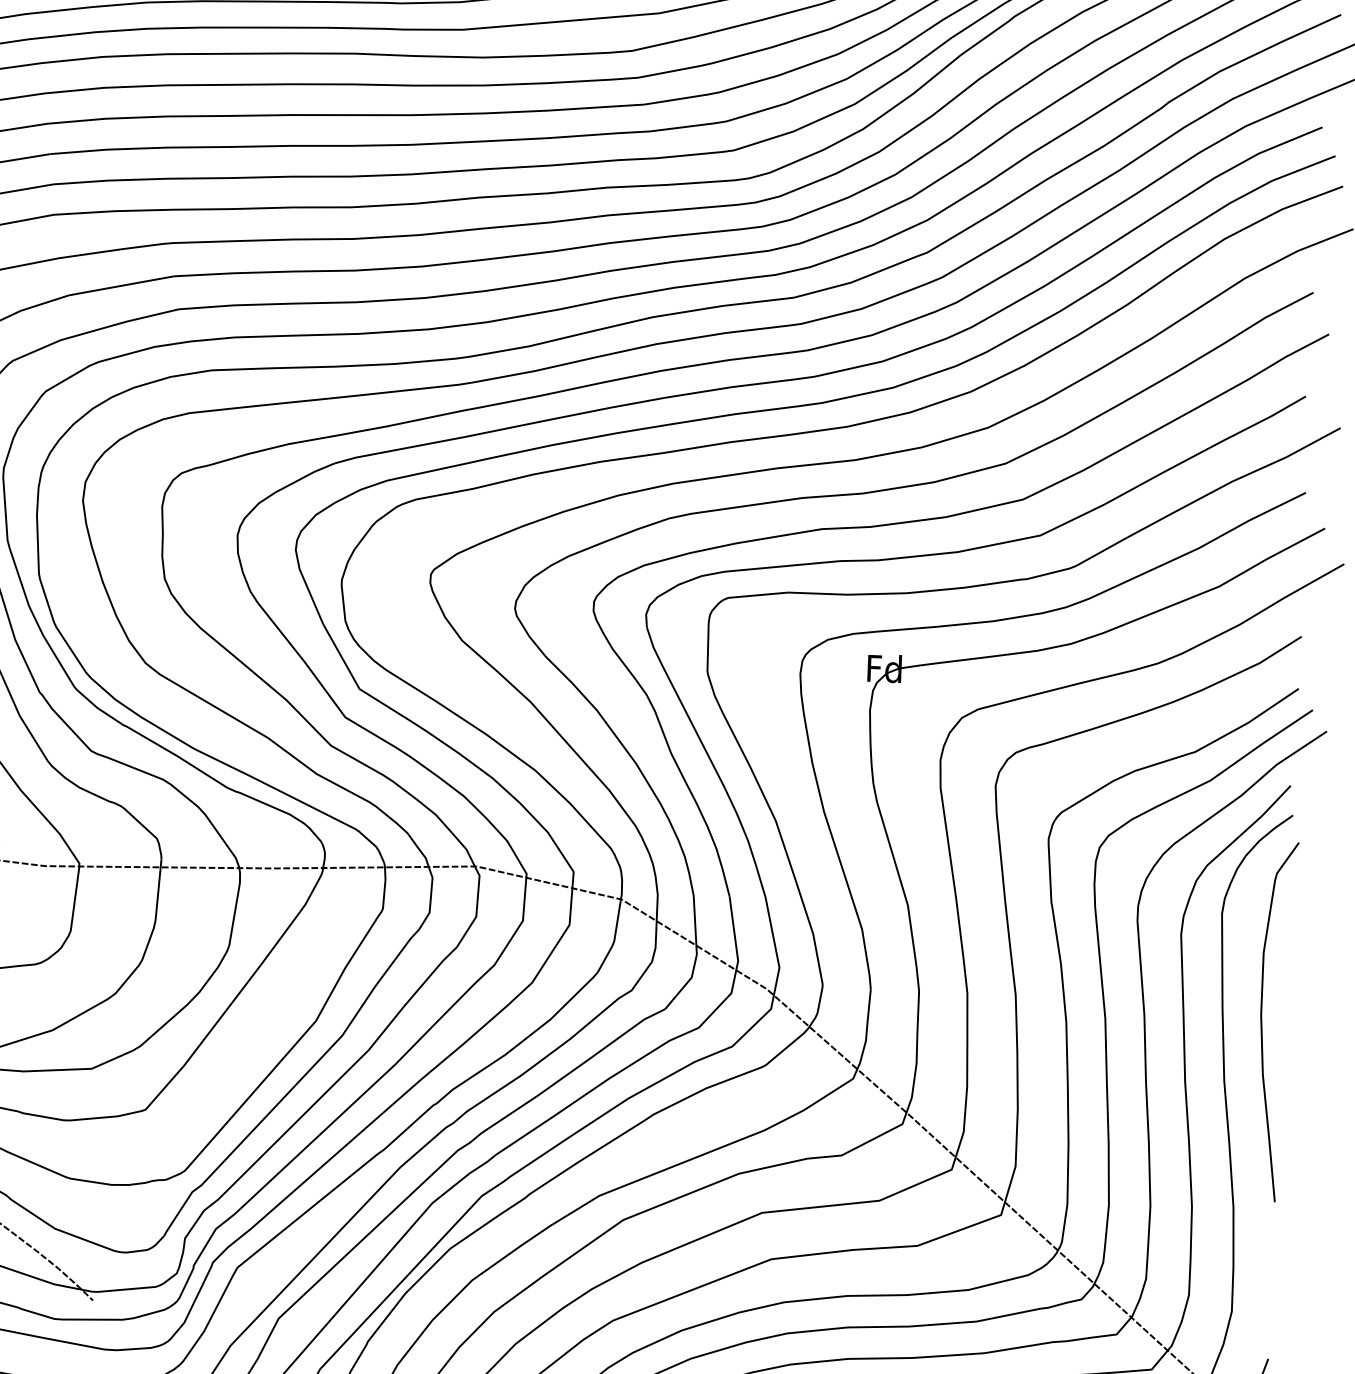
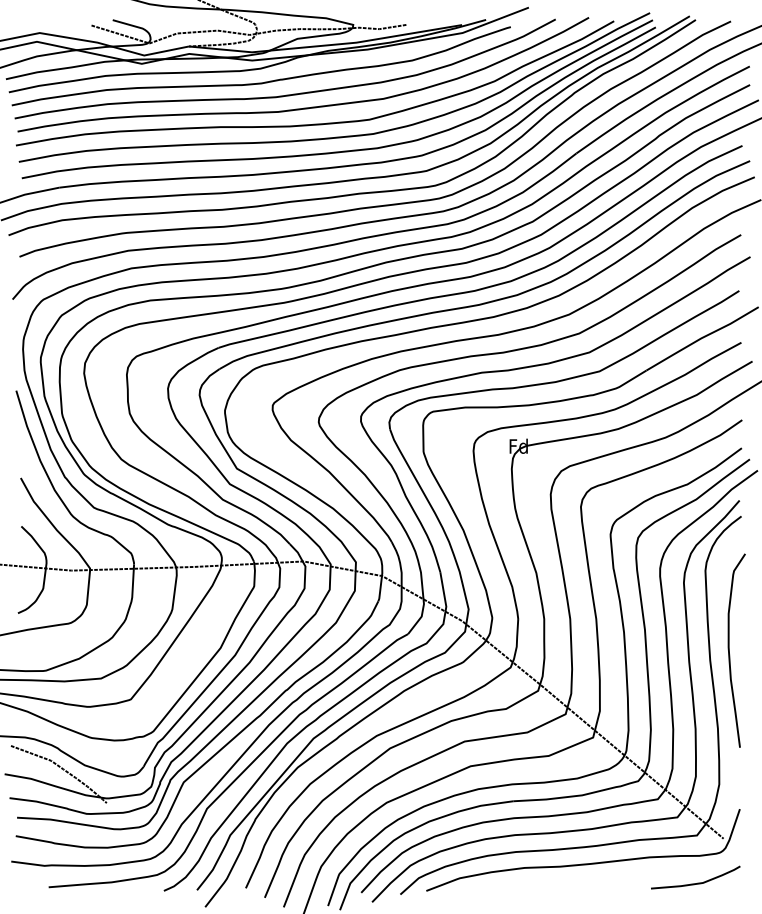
curve: (1262, 1020) -> (729, 650), moved

